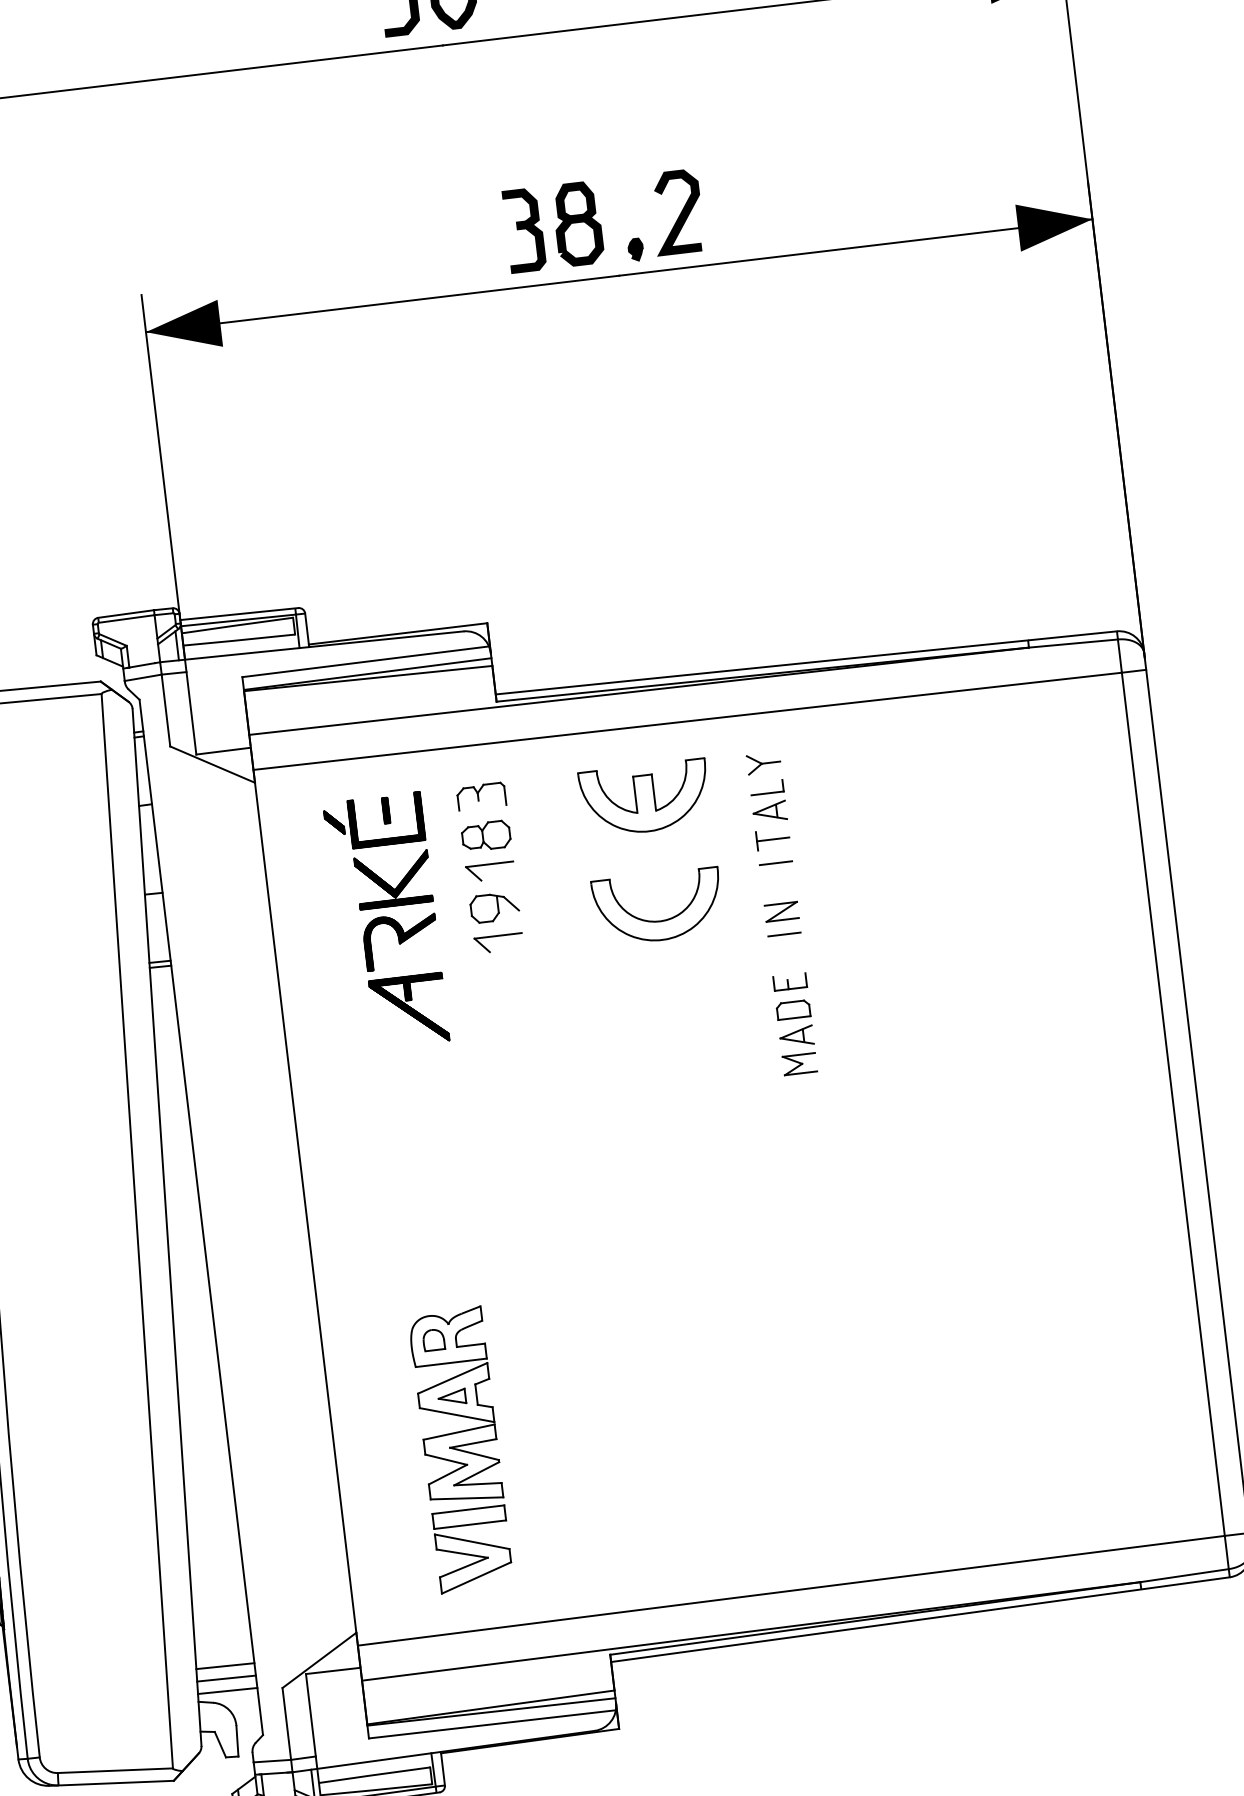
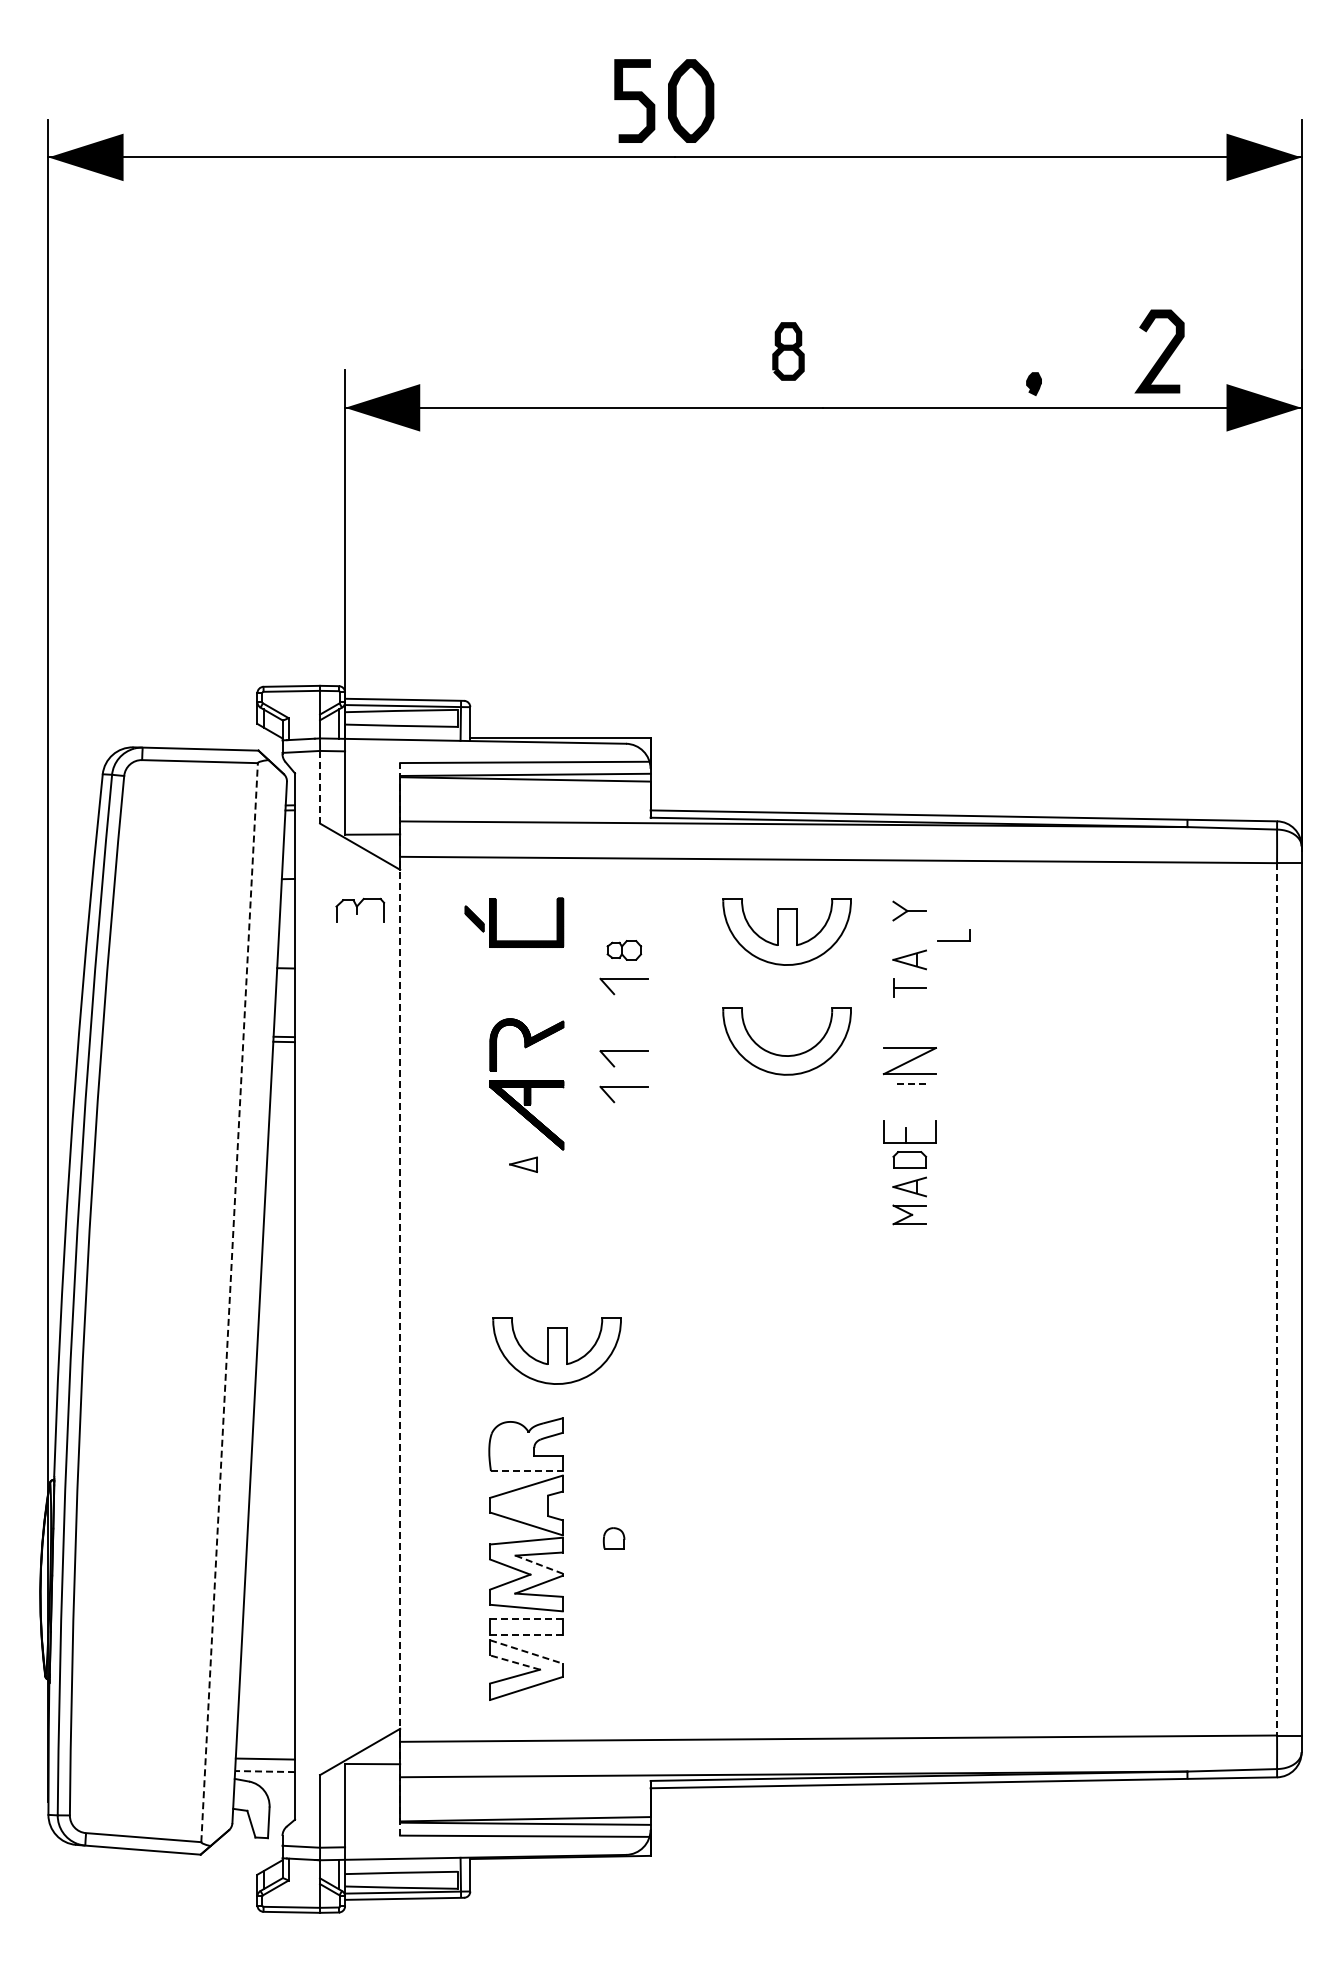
curve: (680, 212) -> (1162, 352), moved
part: (578, 224) -> (788, 351), size x0.7
part: (524, 230) -> (734, 351), removed
part: (635, 249) -> (1033, 383), moved
line: (166, 710) -> (320, 787), solid -> dashed
part: (766, 787) -> (953, 935), moved
part: (481, 795) -> (360, 909), moved
part: (386, 809) -> (527, 912), removed
part: (486, 836) -> (624, 950), size x0.7
line: (775, 862) -> (909, 1011), removed
part: (388, 883) -> (521, 986), removed
part: (494, 907) -> (624, 1022), removed
part: (781, 911) -> (909, 1060), size x1.6
line: (784, 934) -> (909, 1083), solid -> dashed
part: (501, 971) -> (623, 1087), added
part: (789, 981) -> (909, 1131), size x1.6
line: (1173, 1104) -> (1277, 1299), solid -> dashed
line: (305, 1206) -> (400, 1298), solid -> dashed
line: (137, 1231) -> (229, 1302), solid -> dashed
part: (466, 1239) -> (556, 1350), added
part: (433, 1340) -> (613, 1538), moved
line: (450, 1363) -> (526, 1471), solid -> dashed
part: (452, 1397) -> (523, 1164), moved
line: (474, 1453) -> (539, 1564), solid -> dashed
line: (467, 1509) -> (525, 1619), solid -> dashed
line: (470, 1524) -> (526, 1634), solid -> dashed
line: (472, 1542) -> (526, 1652), solid -> dashed
line: (462, 1553) -> (515, 1662), solid -> dashed
line: (225, 1666) -> (265, 1746), removed
line: (228, 1690) -> (265, 1771), solid -> dashed

